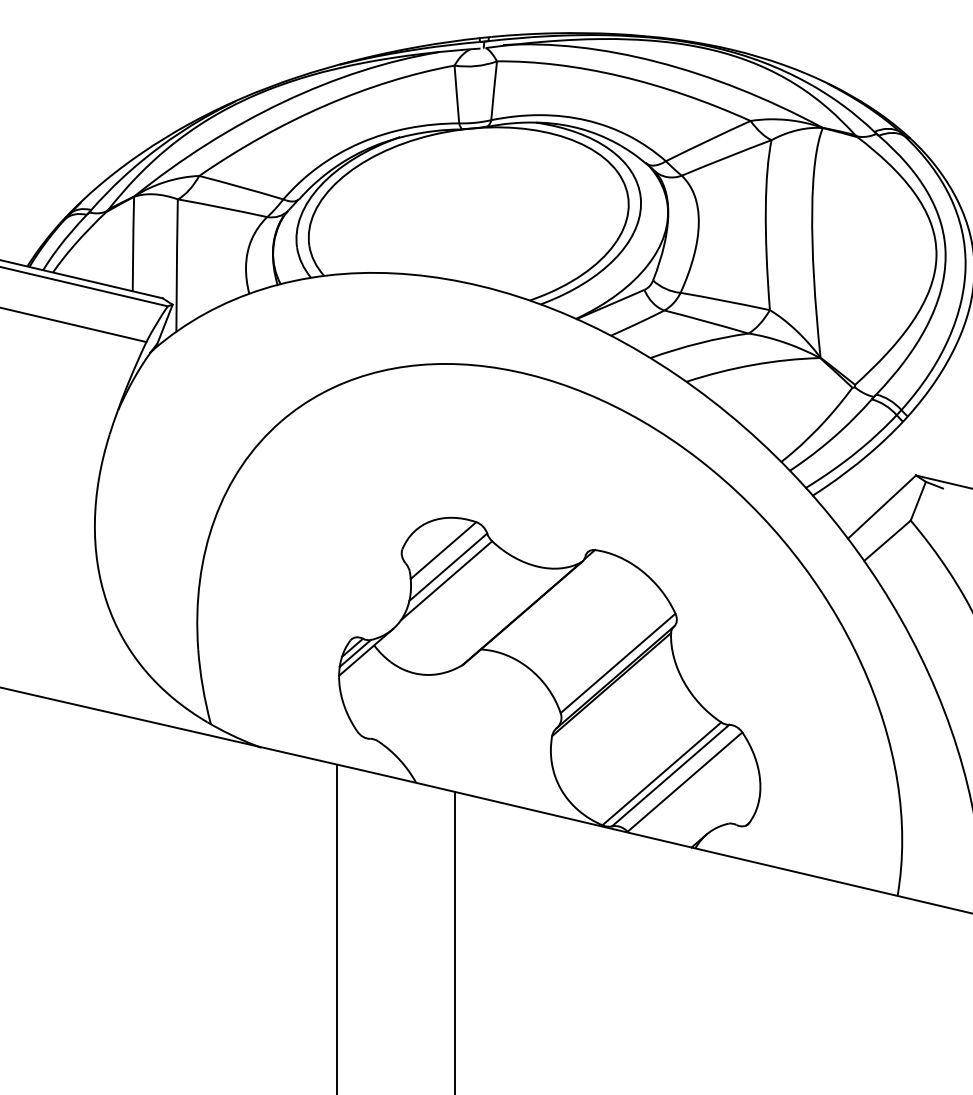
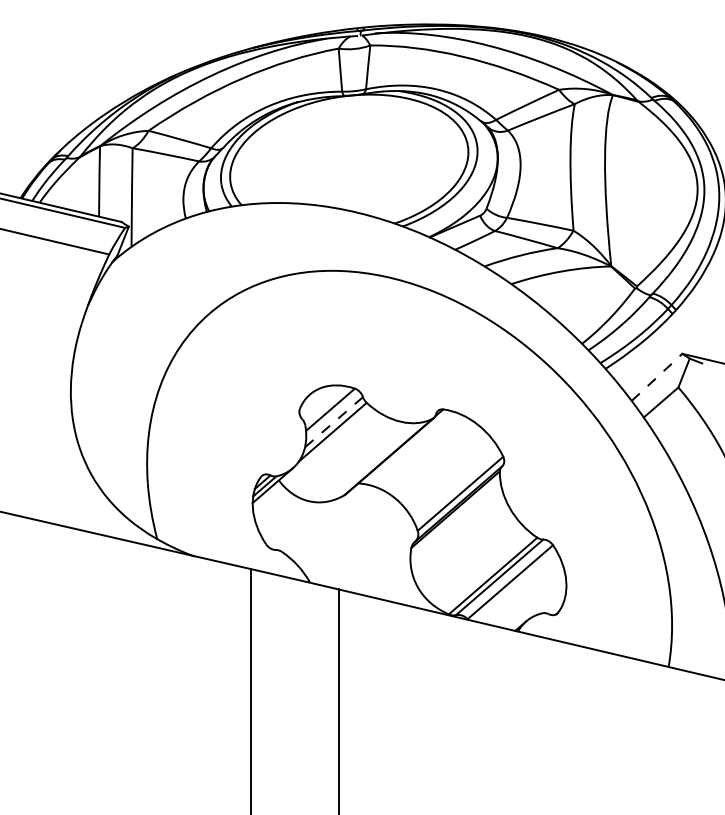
line: (882, 506) -> (657, 376), solid -> dashed
line: (447, 567) -> (333, 422), solid -> dashed

